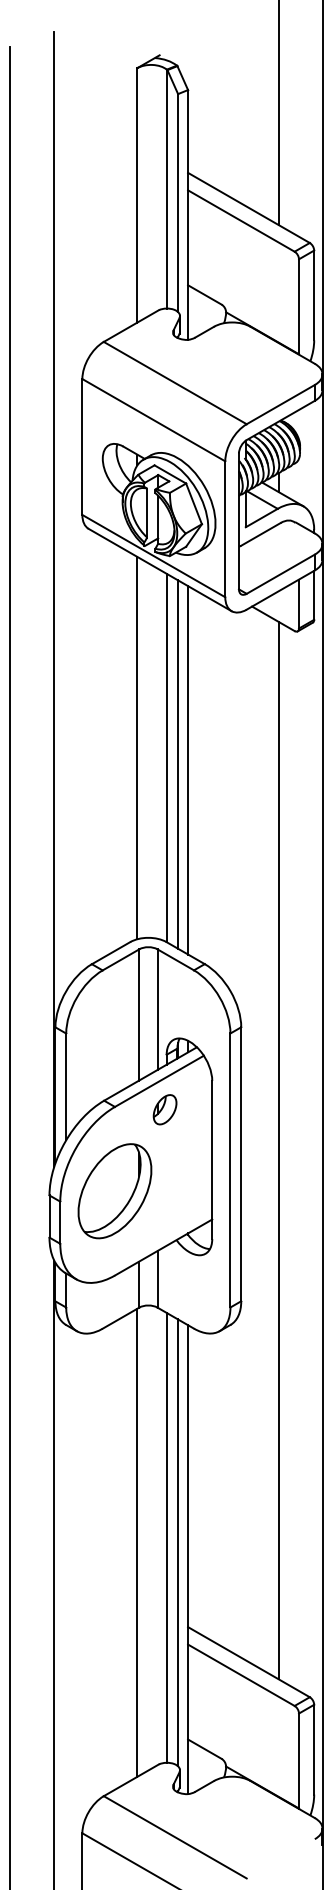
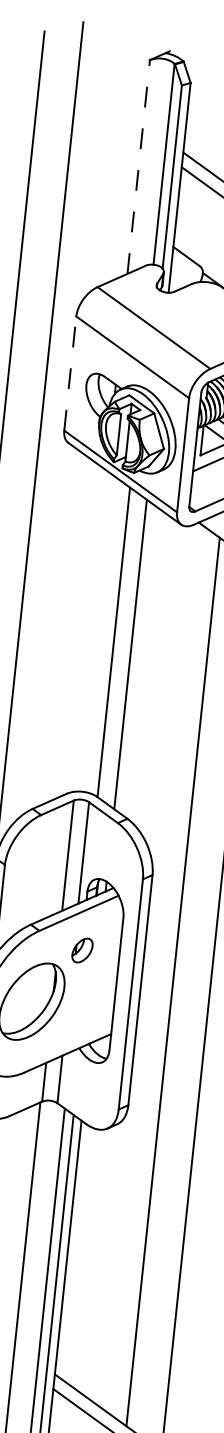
line: (137, 194) -> (138, 166), solid -> dashed
line: (82, 447) -> (70, 373), solid -> dashed
line: (137, 747) -> (90, 630), removed
line: (178, 764) -> (123, 648), removed
part: (164, 1109) -> (82, 950), moved

